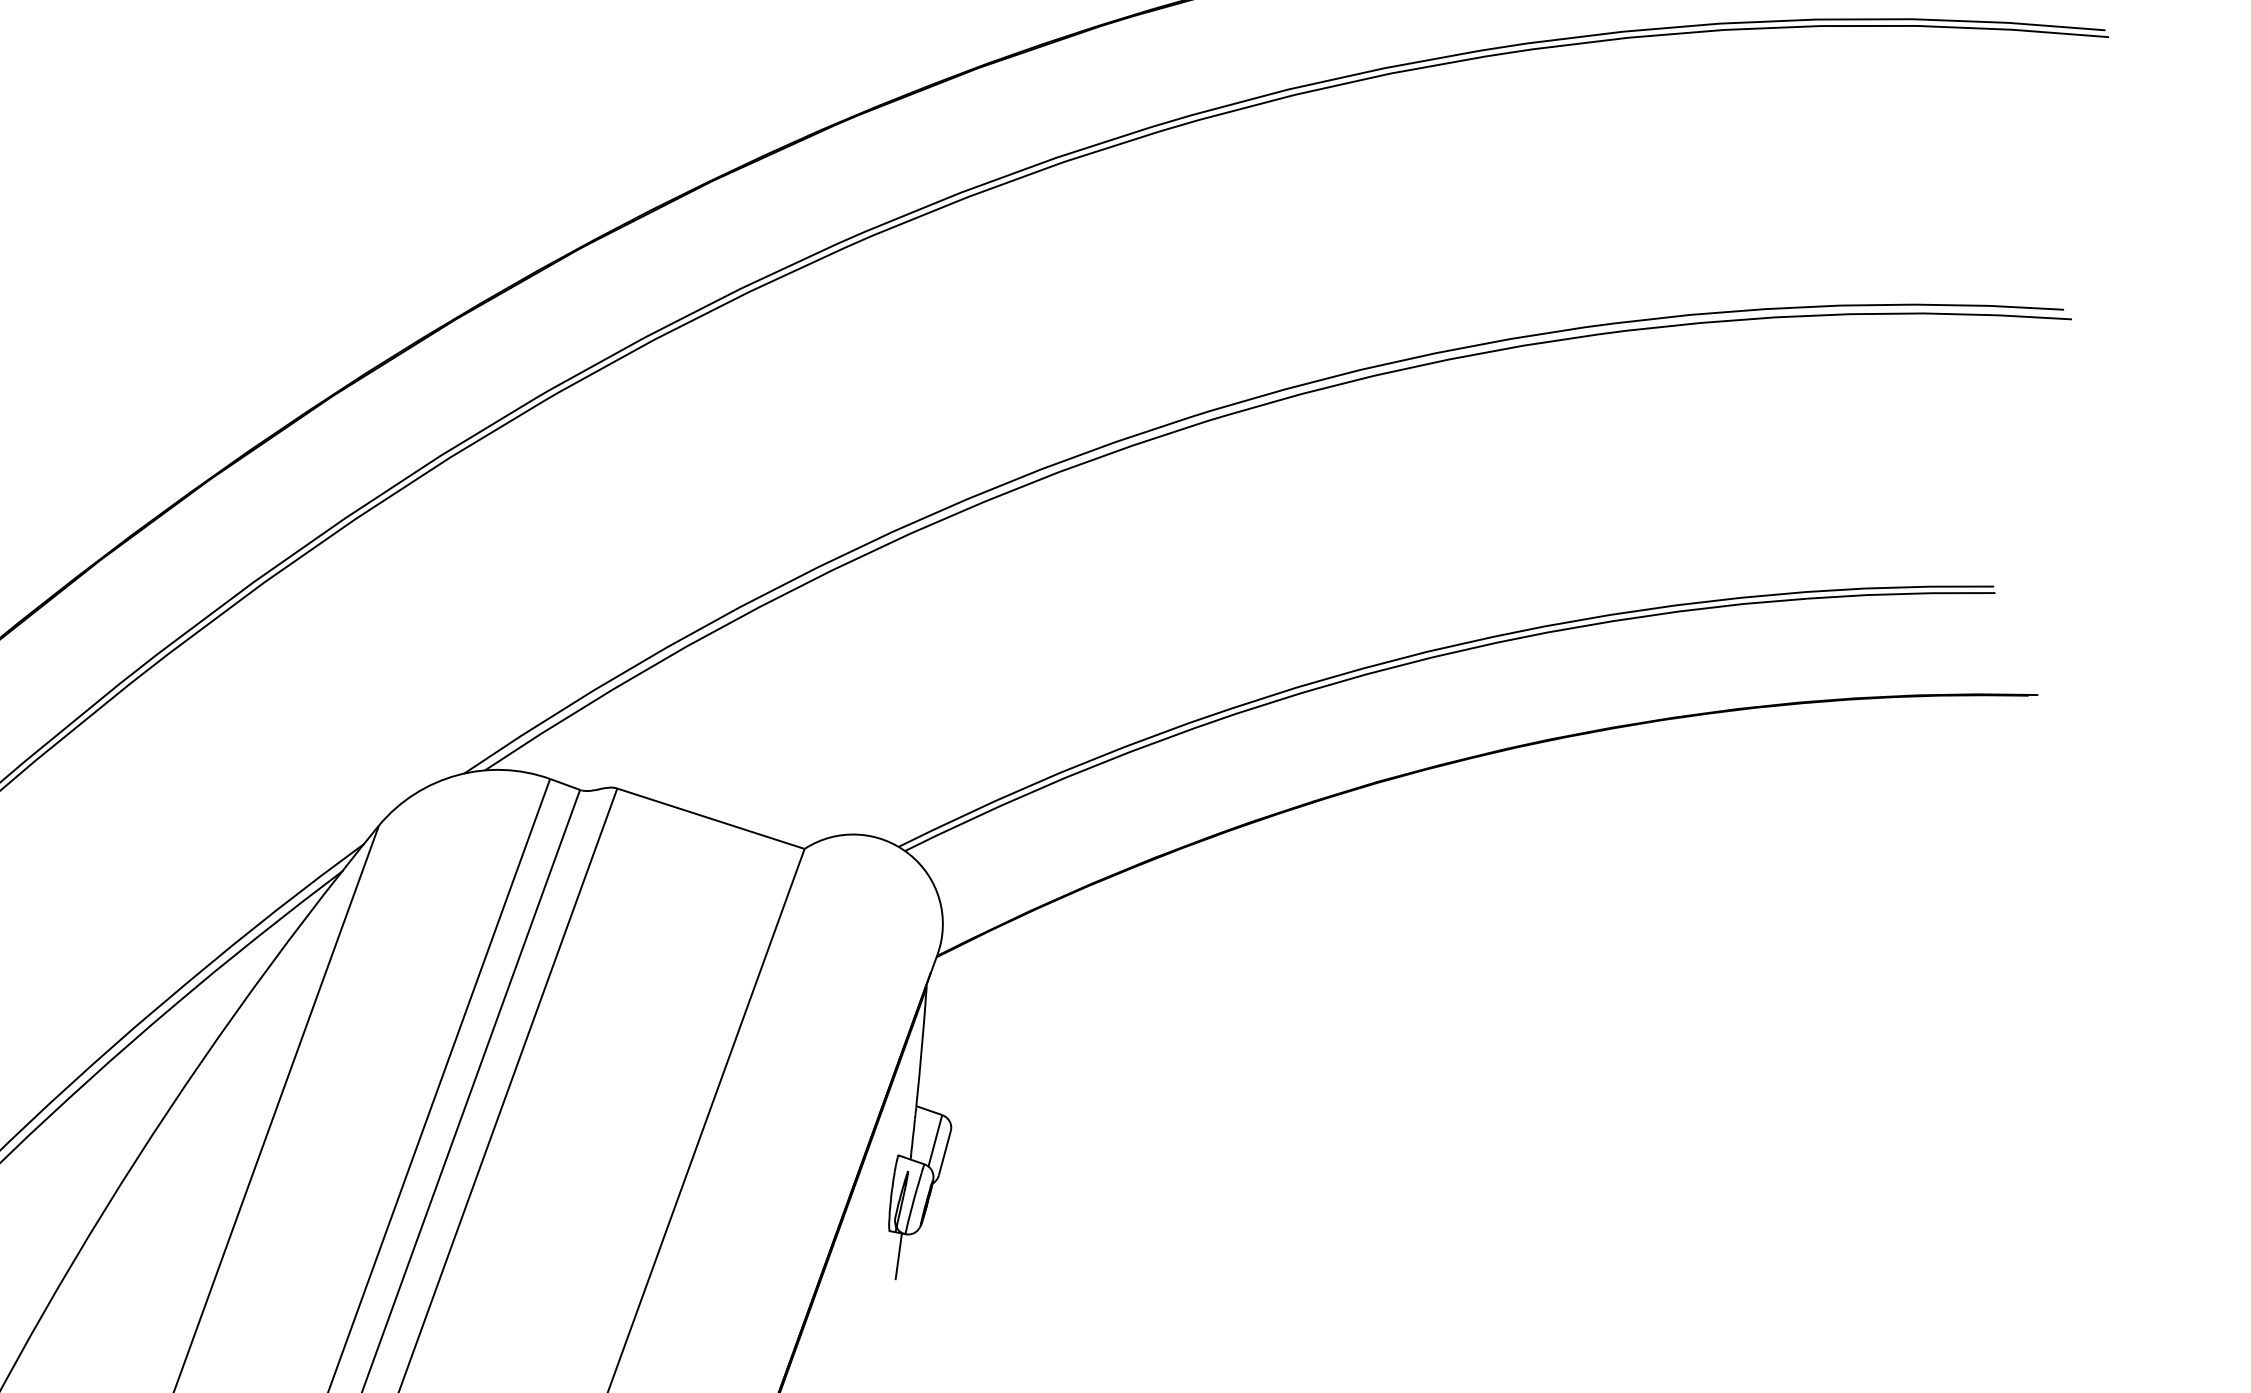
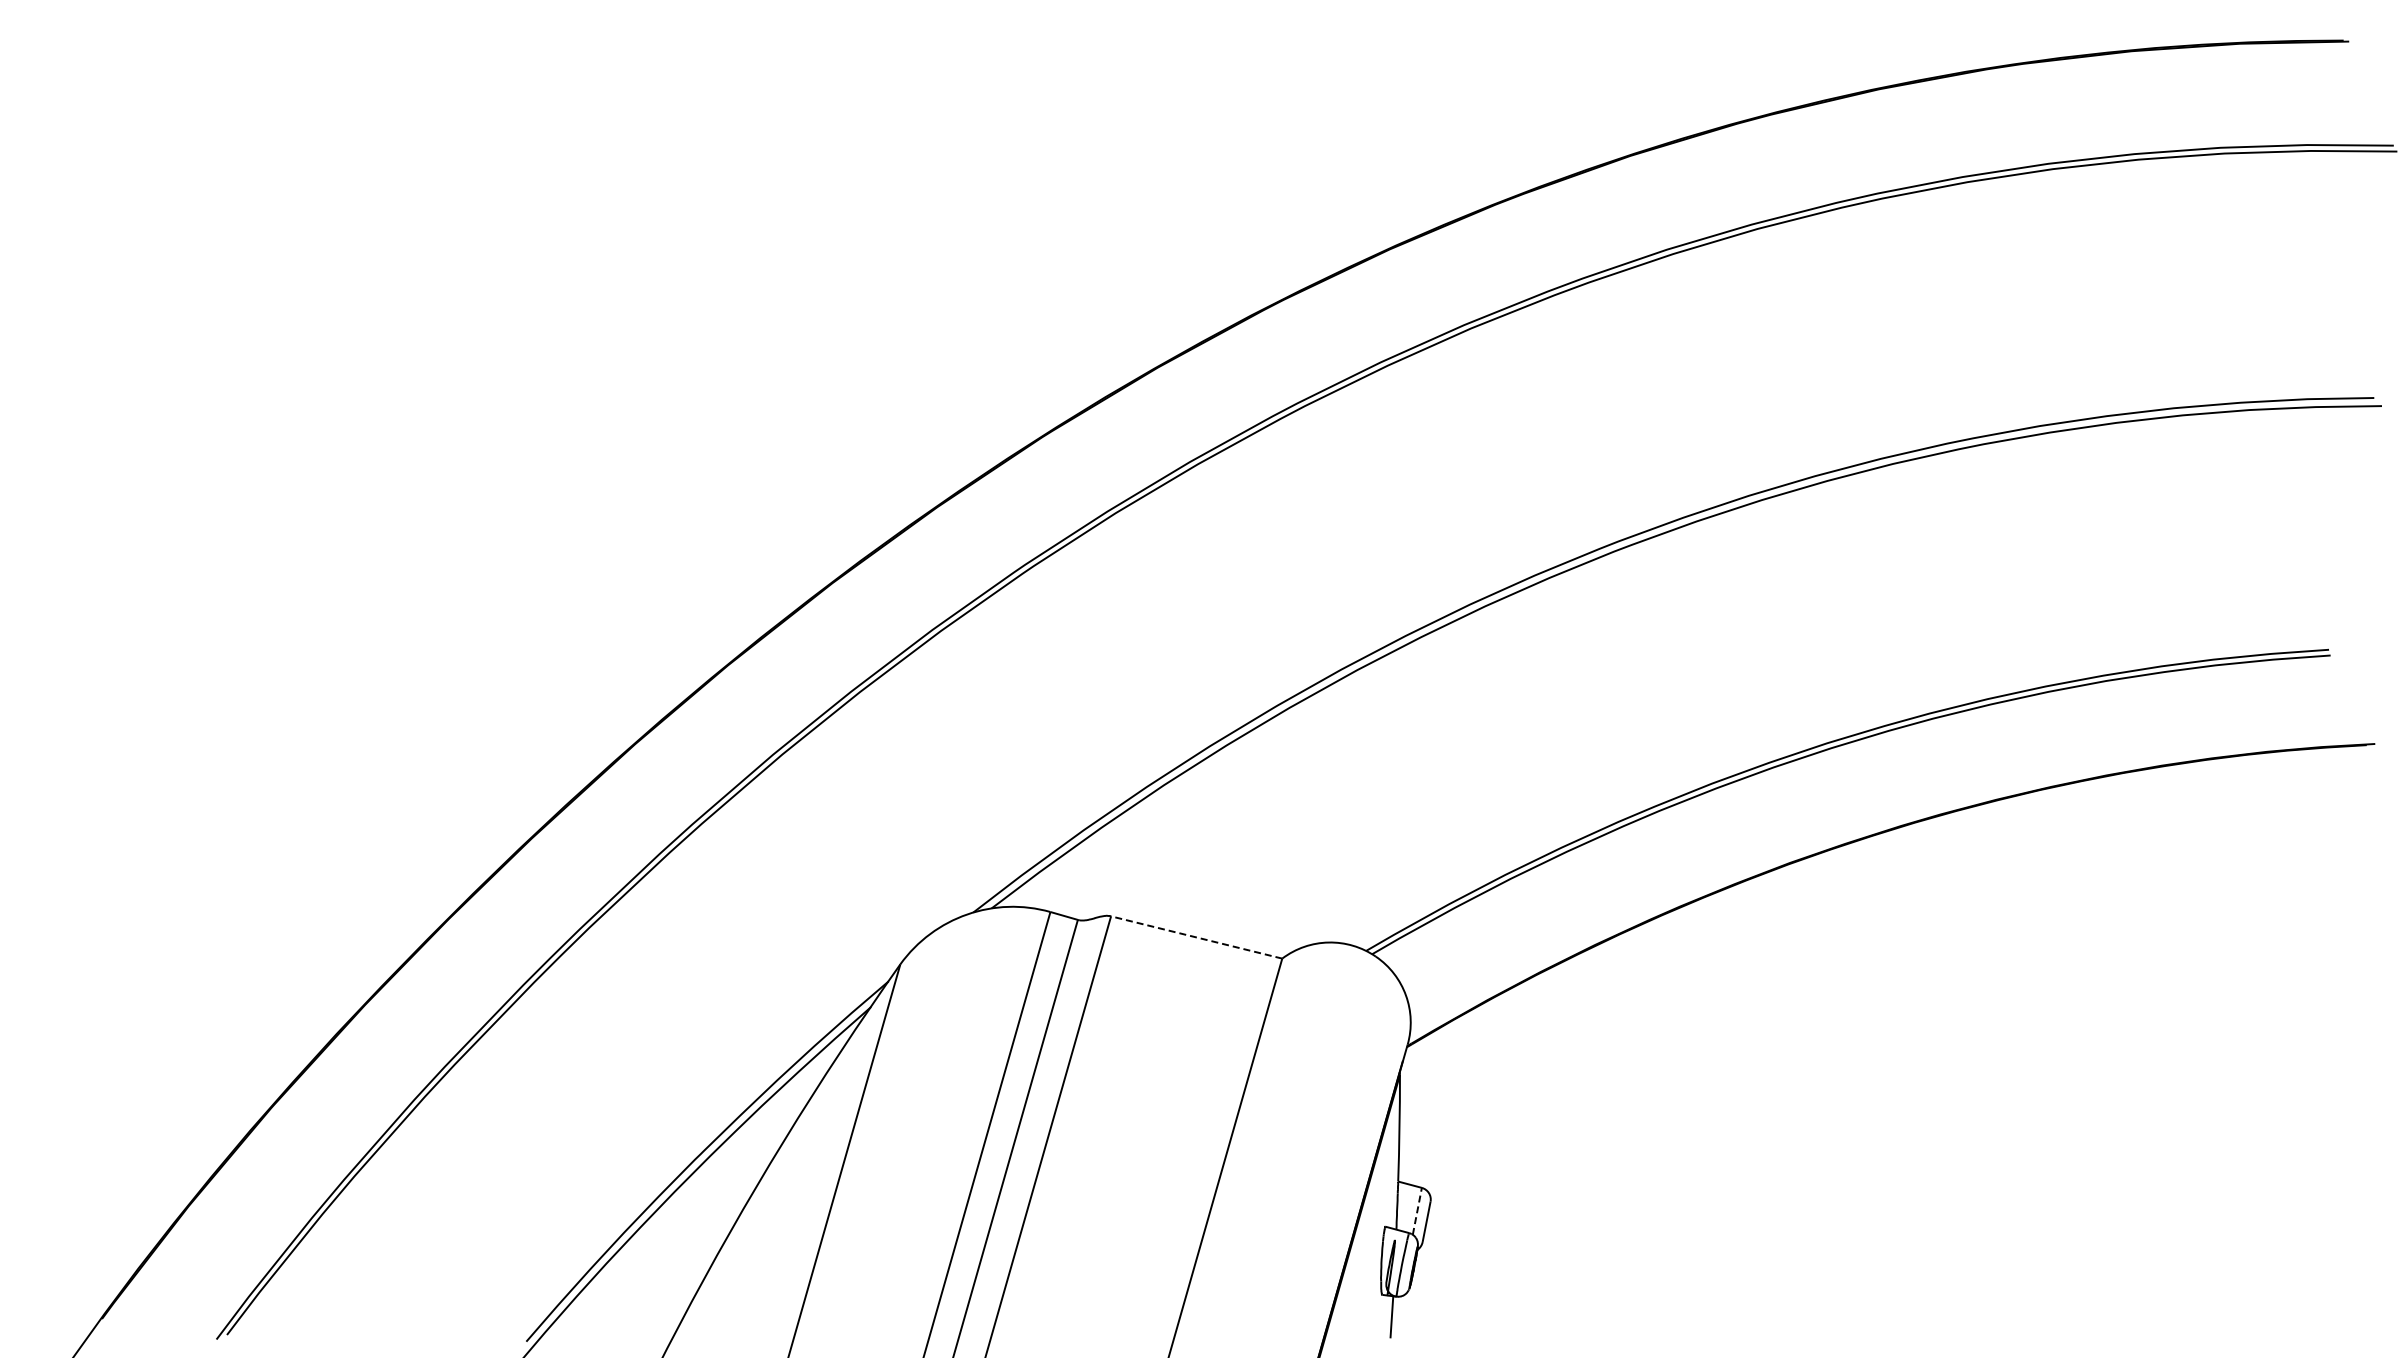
line: (710, 818) -> (1196, 937), solid -> dashed
line: (935, 1141) -> (1417, 1211), solid -> dashed

